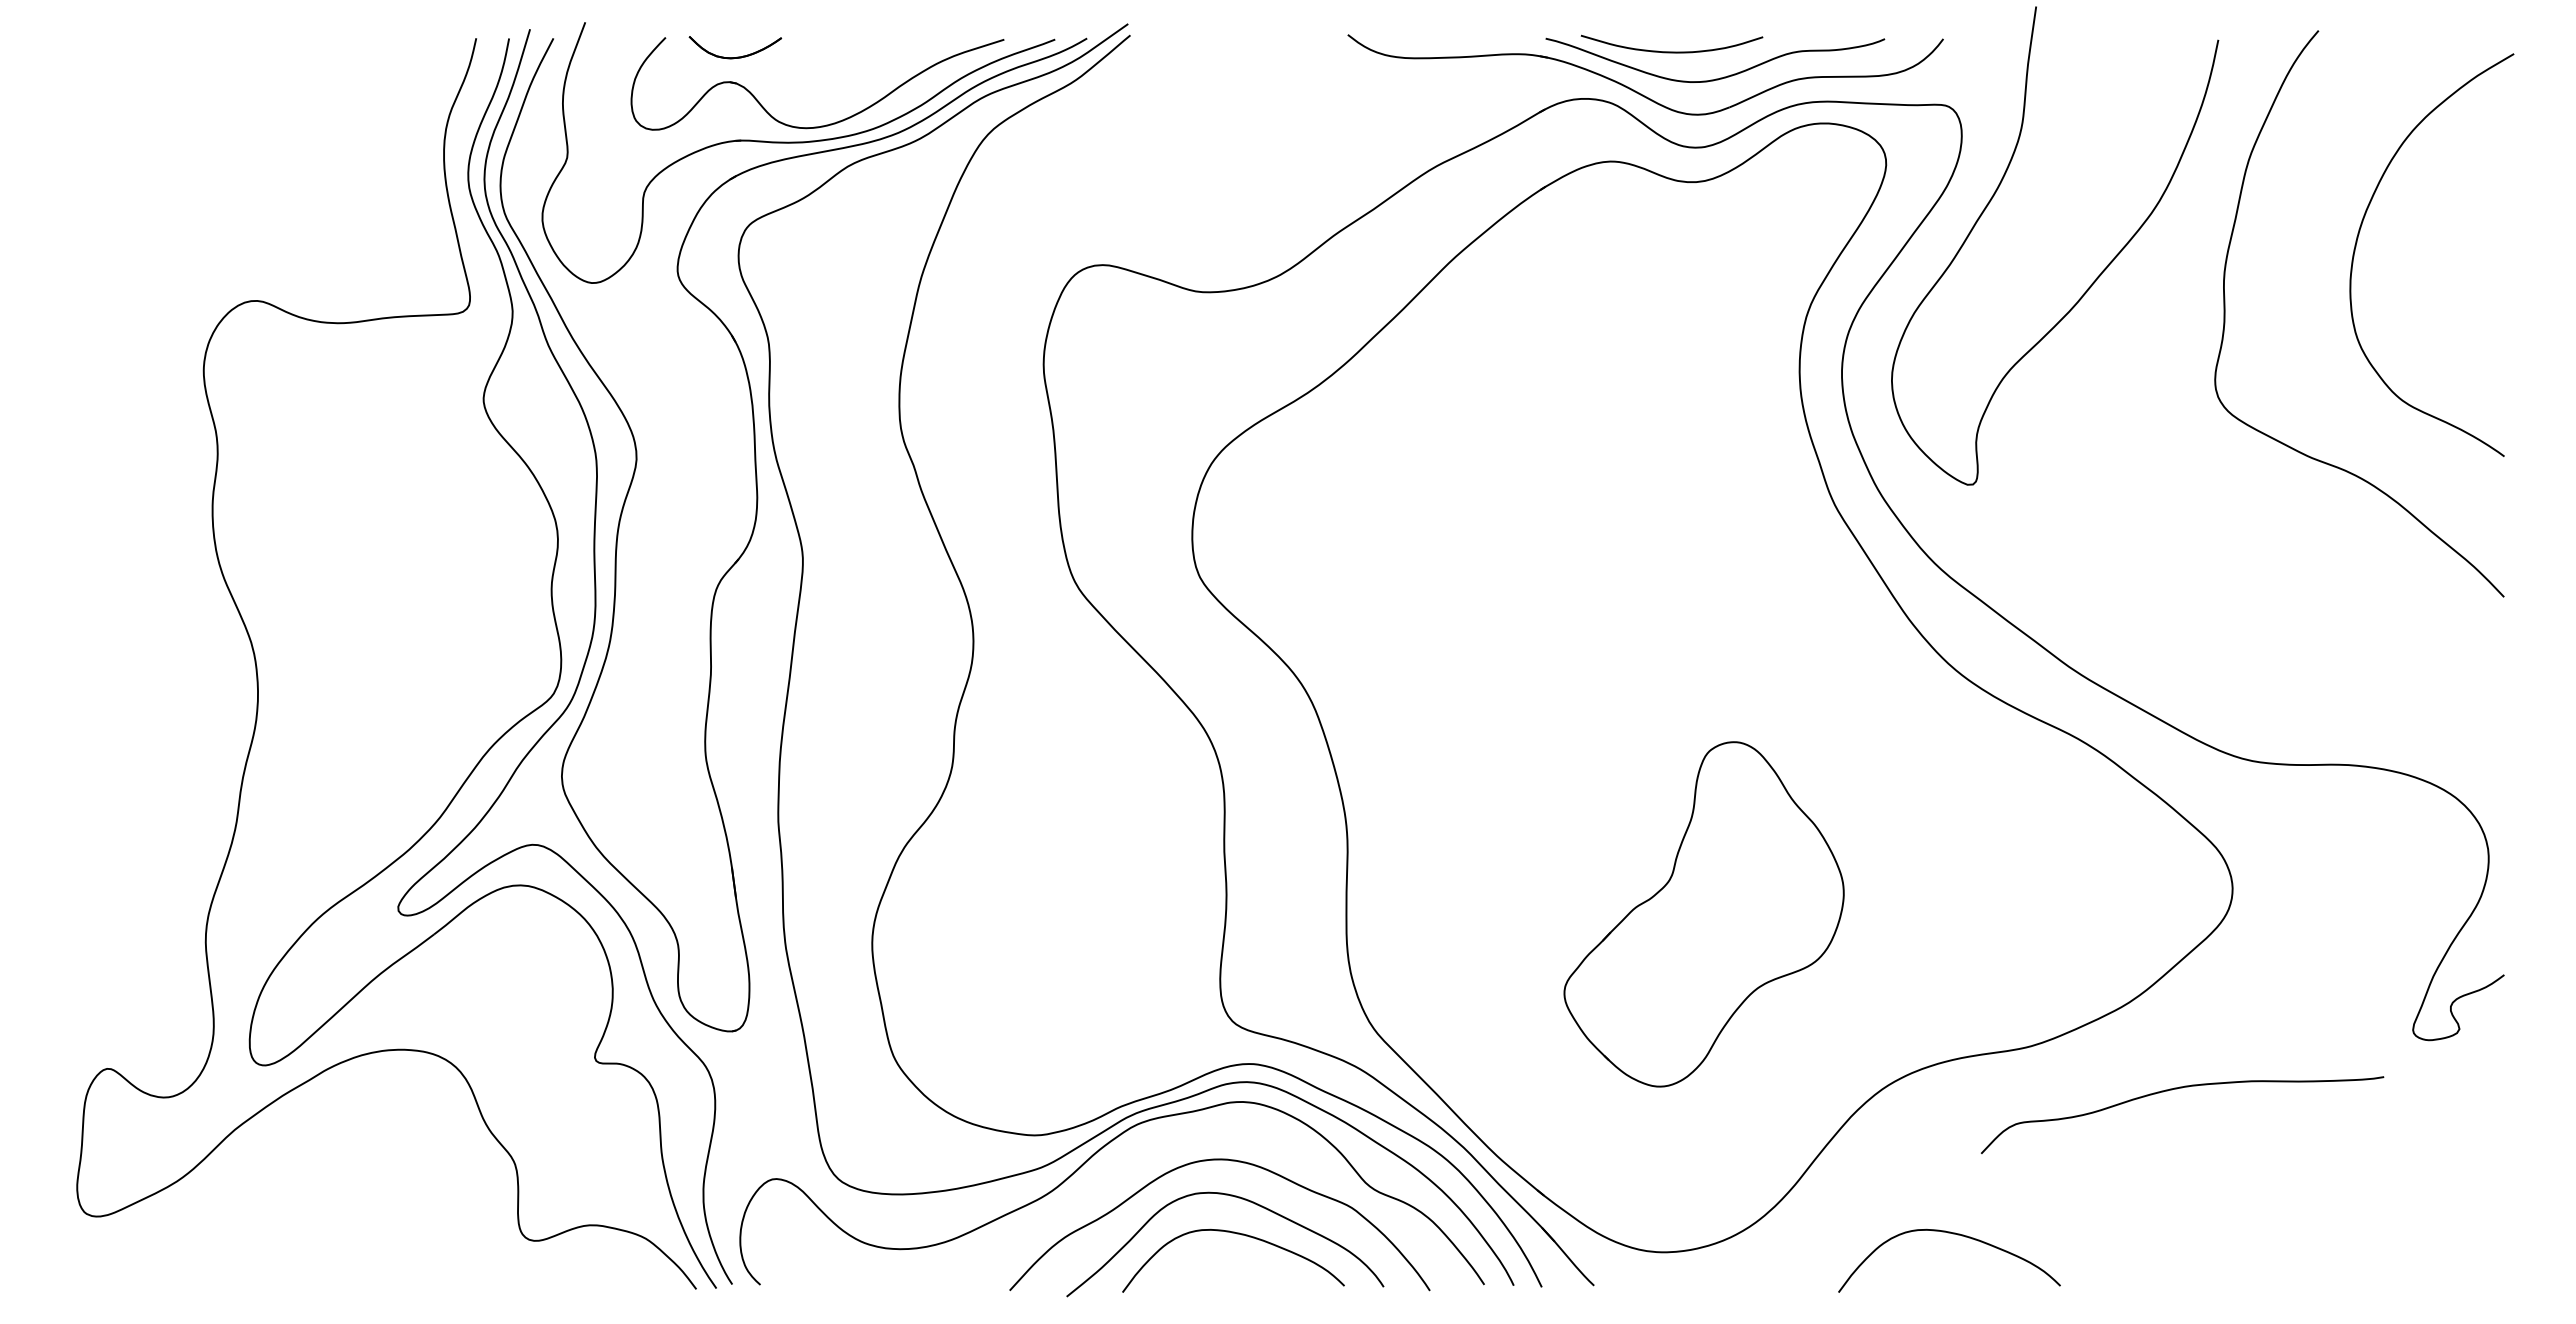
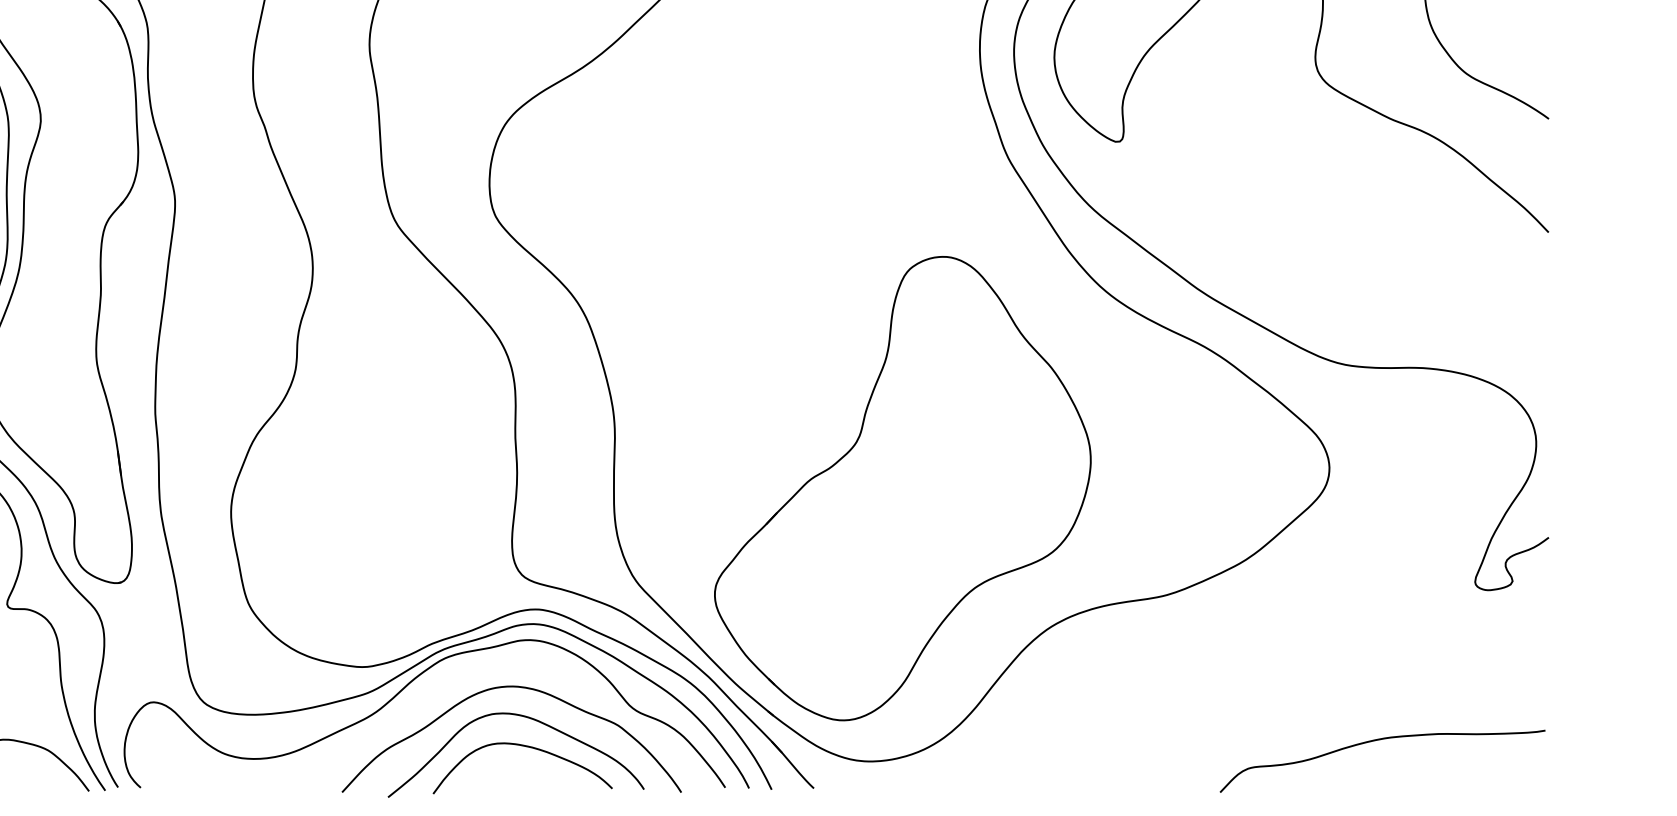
part: (1703, 914) -> (902, 488), size x1.67
curve: (2177, 1089) -> (1378, 740), moved
curve: (1957, 1235) -> (1107, 747), removed

